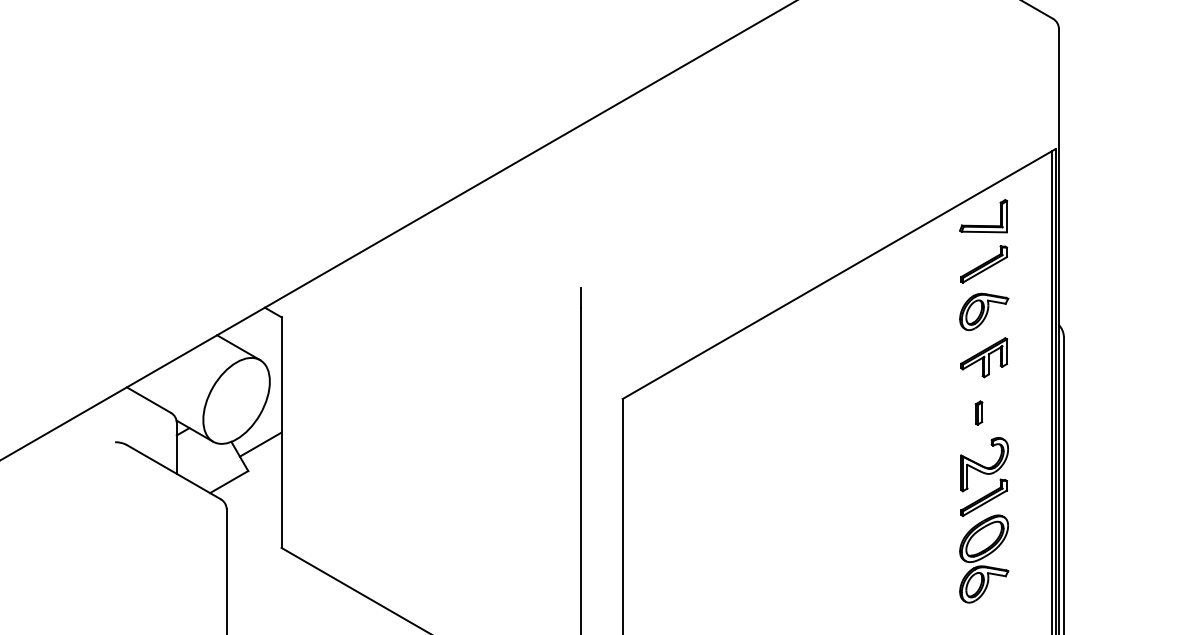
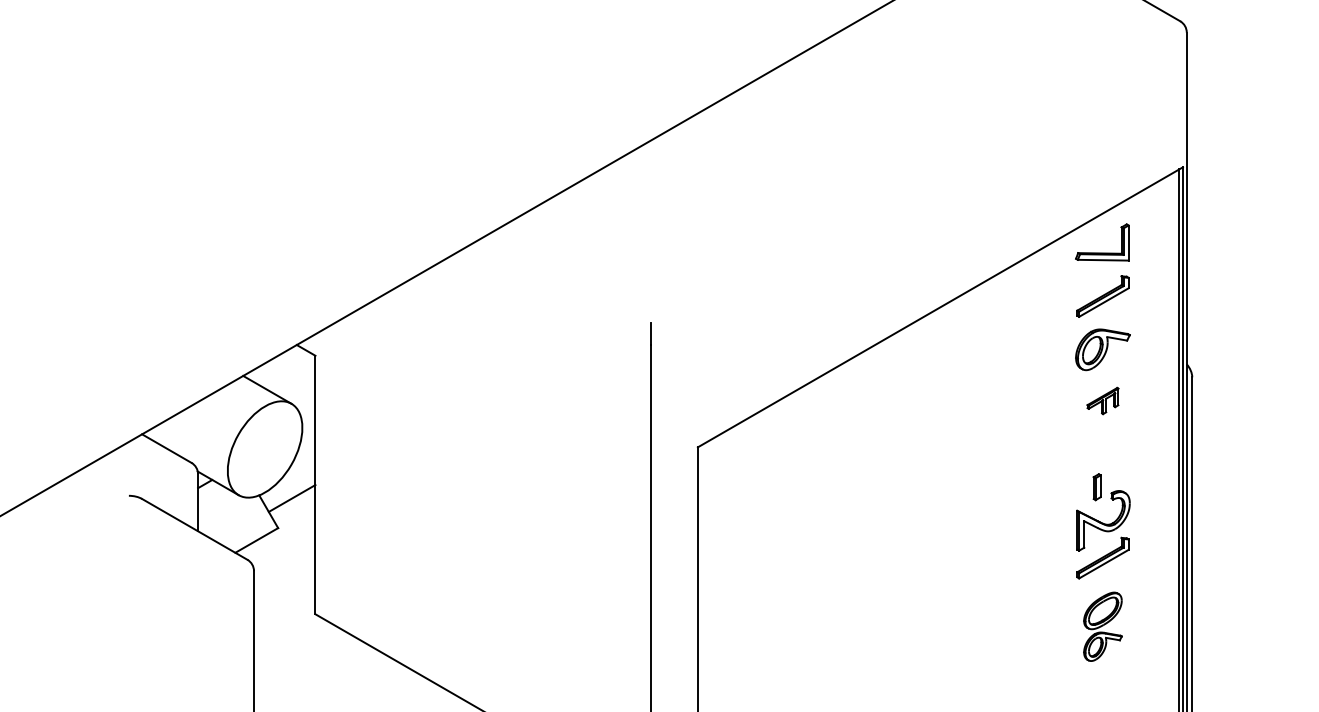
part: (983, 357) -> (1102, 400), size x0.6
part: (978, 413) -> (1096, 487), moved
part: (983, 558) -> (1102, 626), size x0.7

